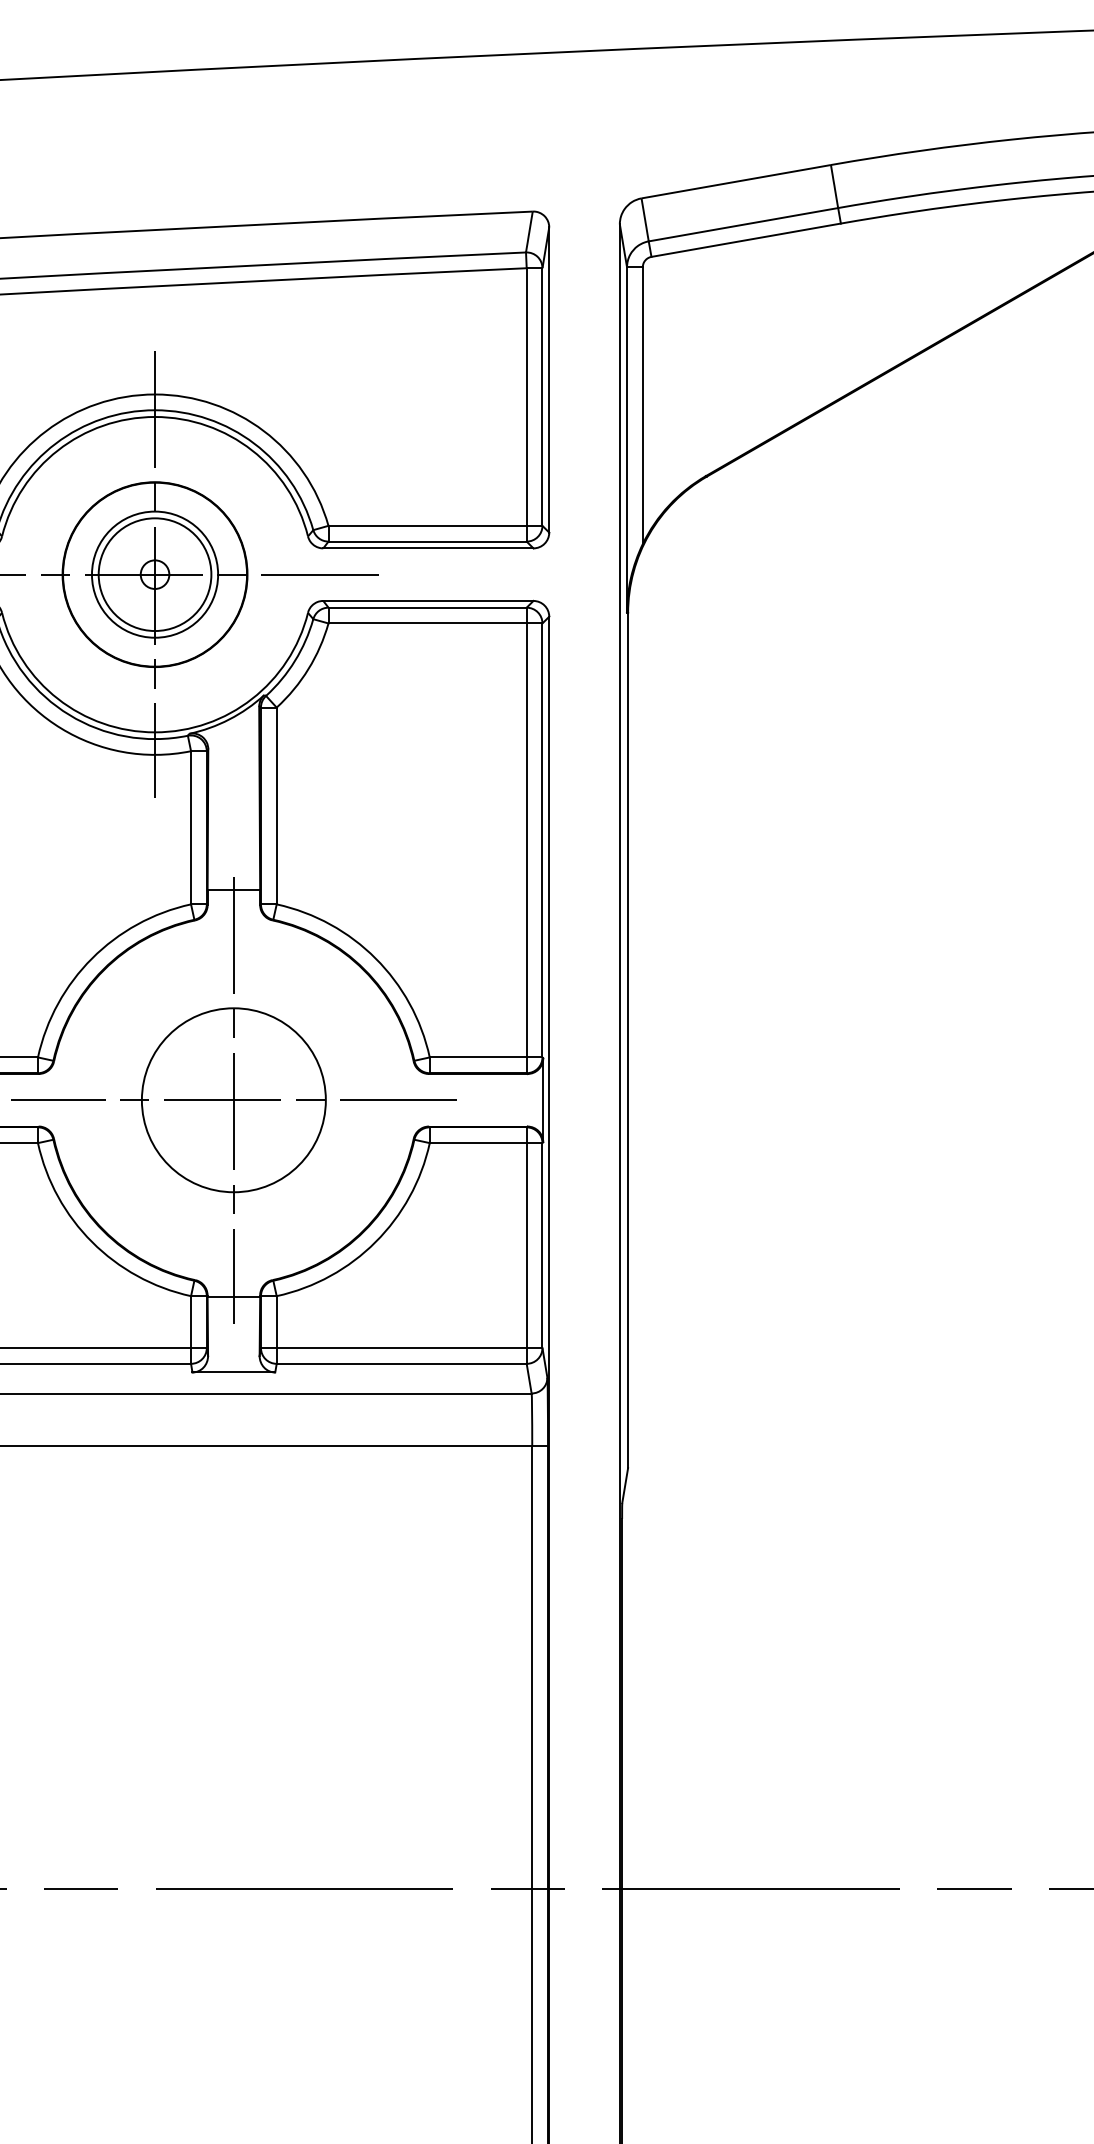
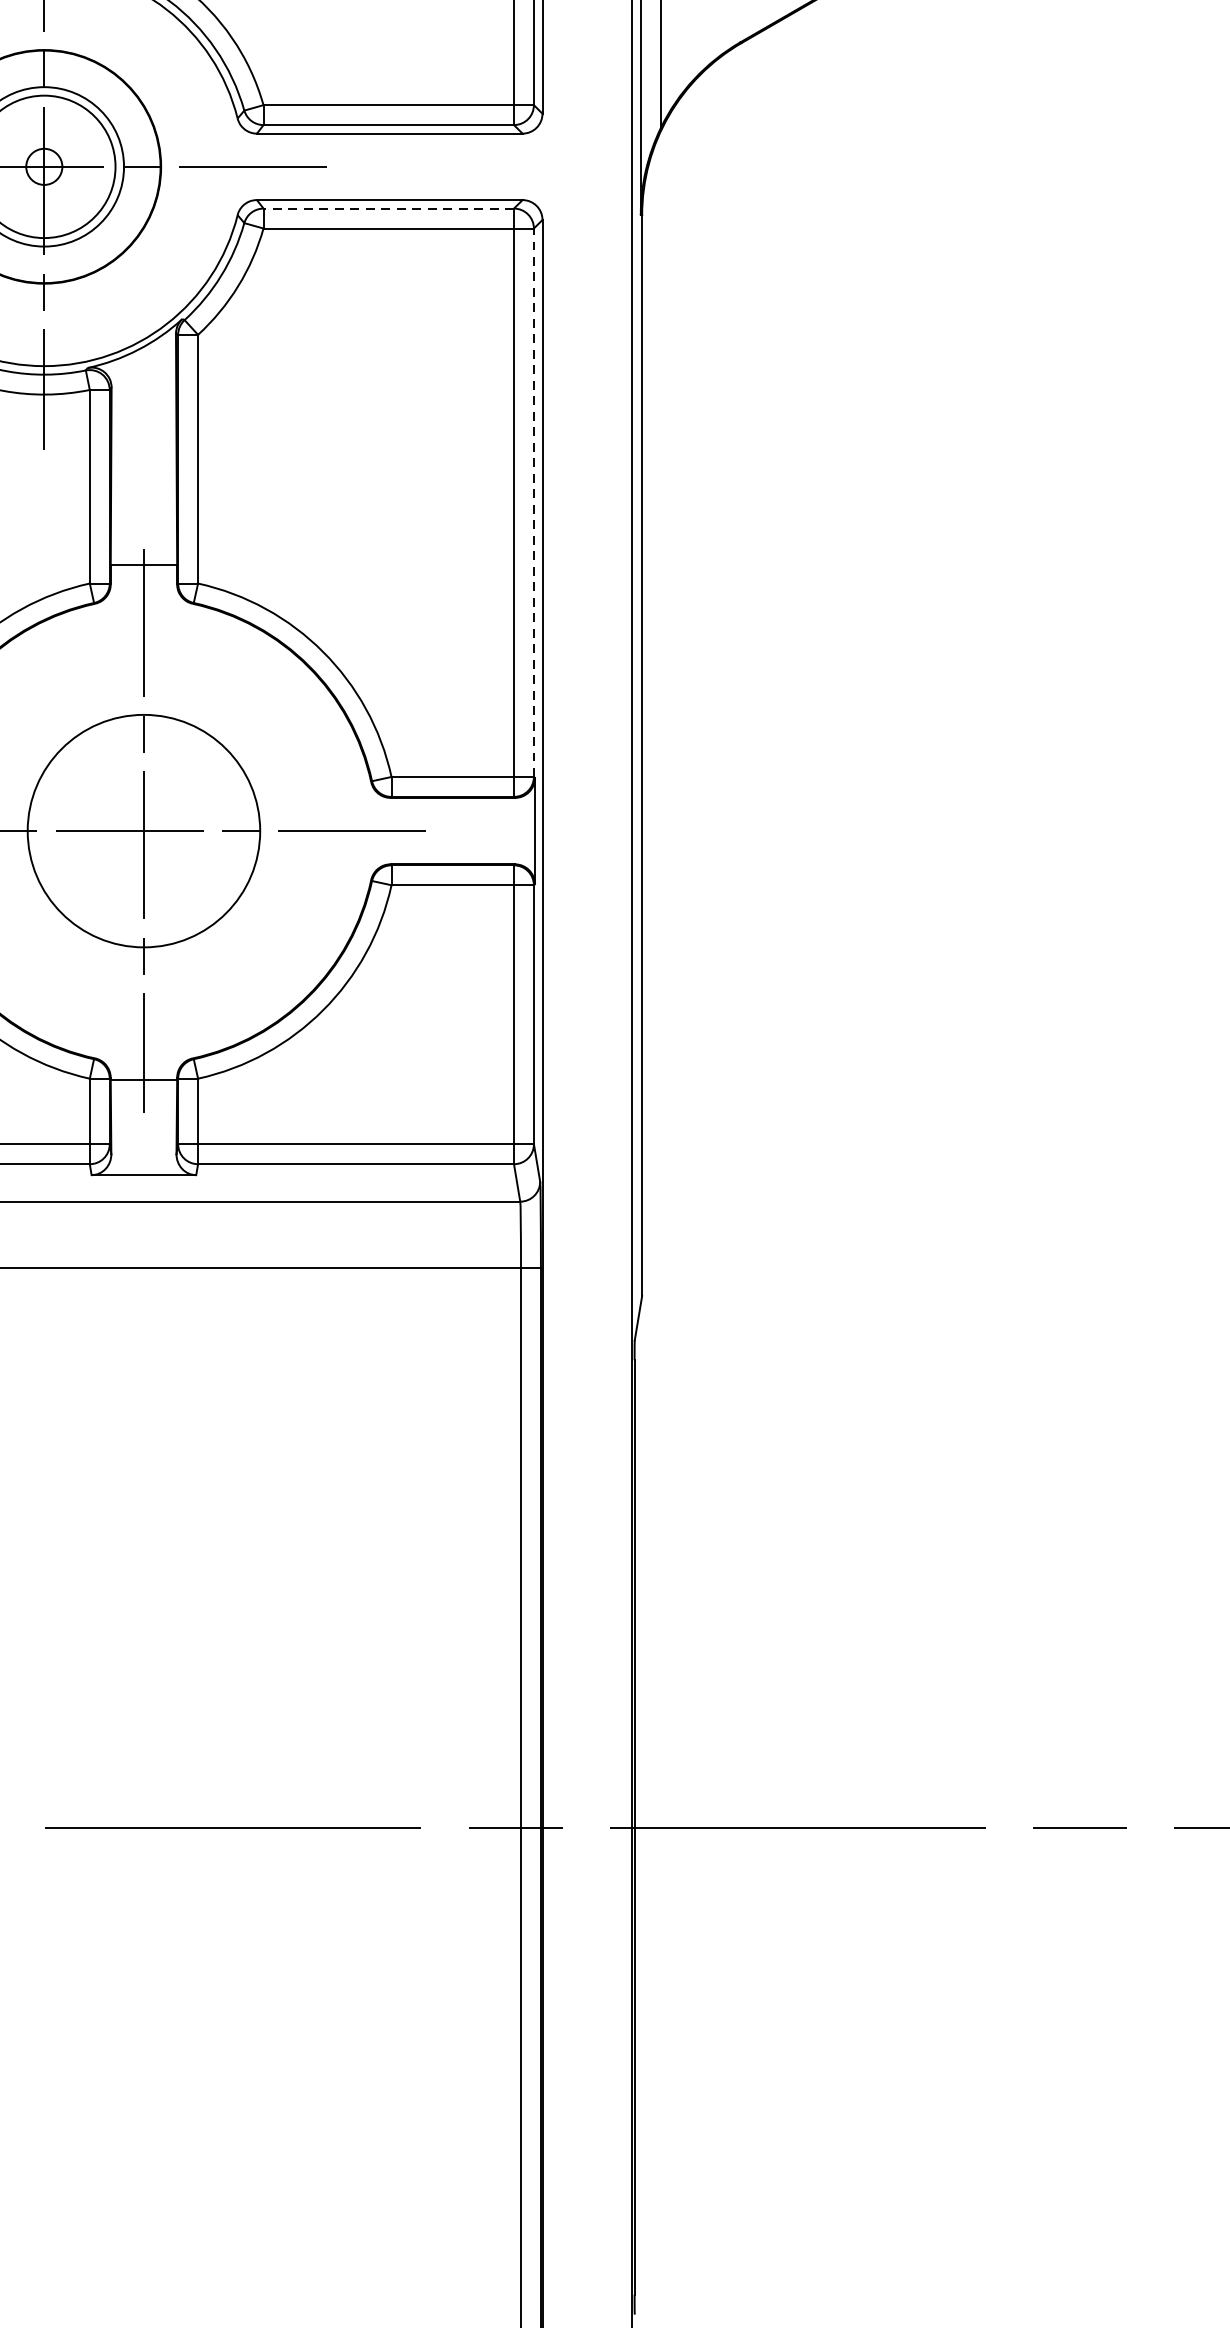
line: (427, 607) -> (388, 208), solid -> dashed
line: (542, 840) -> (533, 502), solid -> dashed

